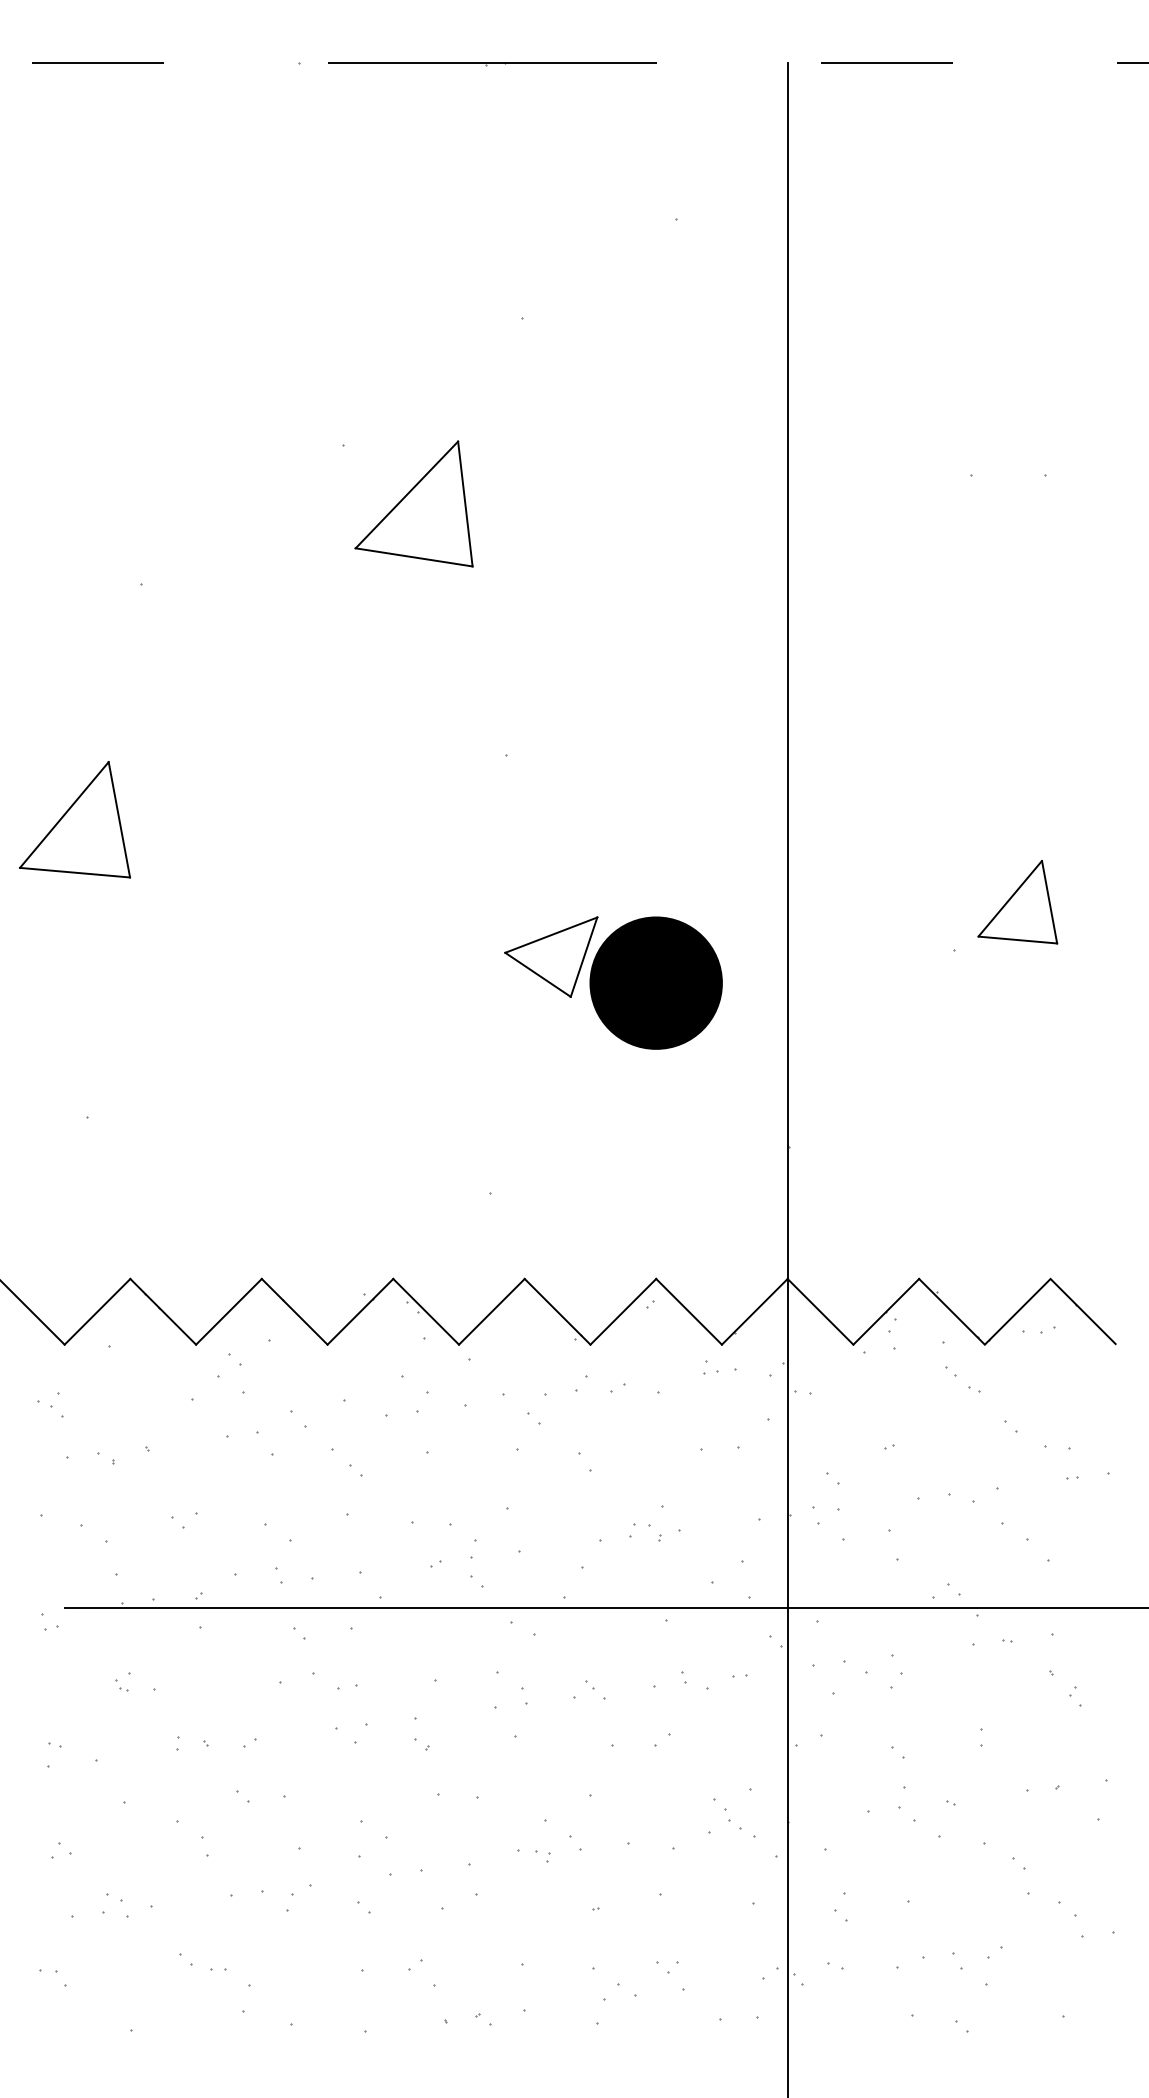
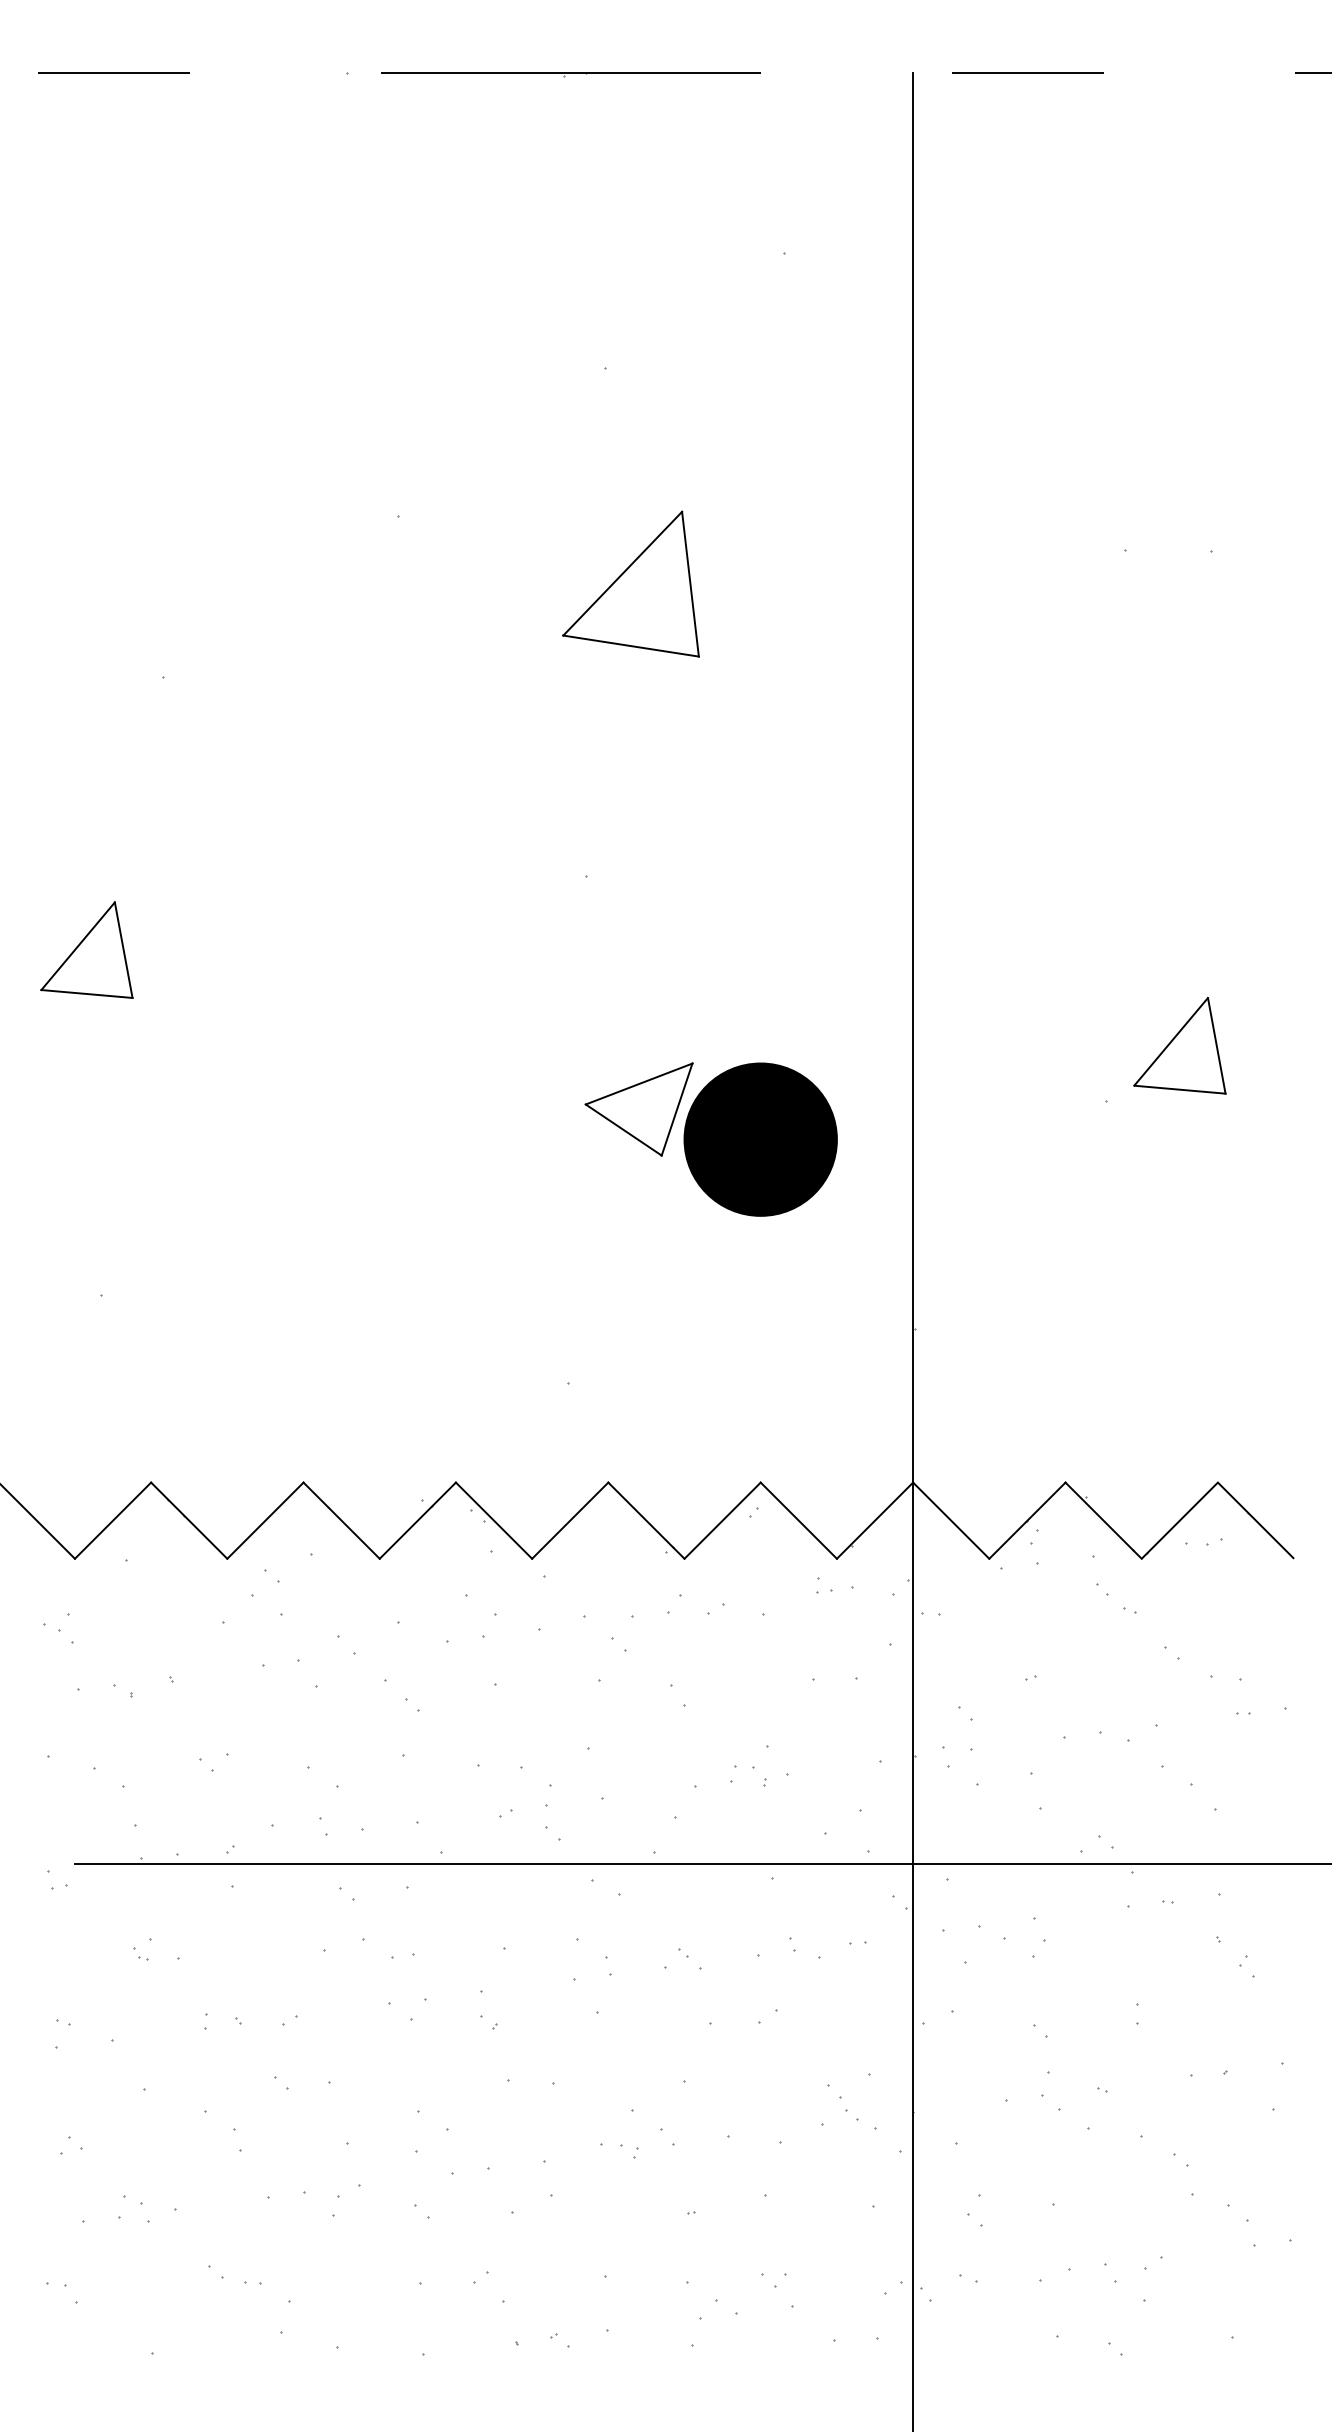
part: (413, 503) -> (630, 583), moved
part: (74, 819) -> (86, 949), size x0.71

